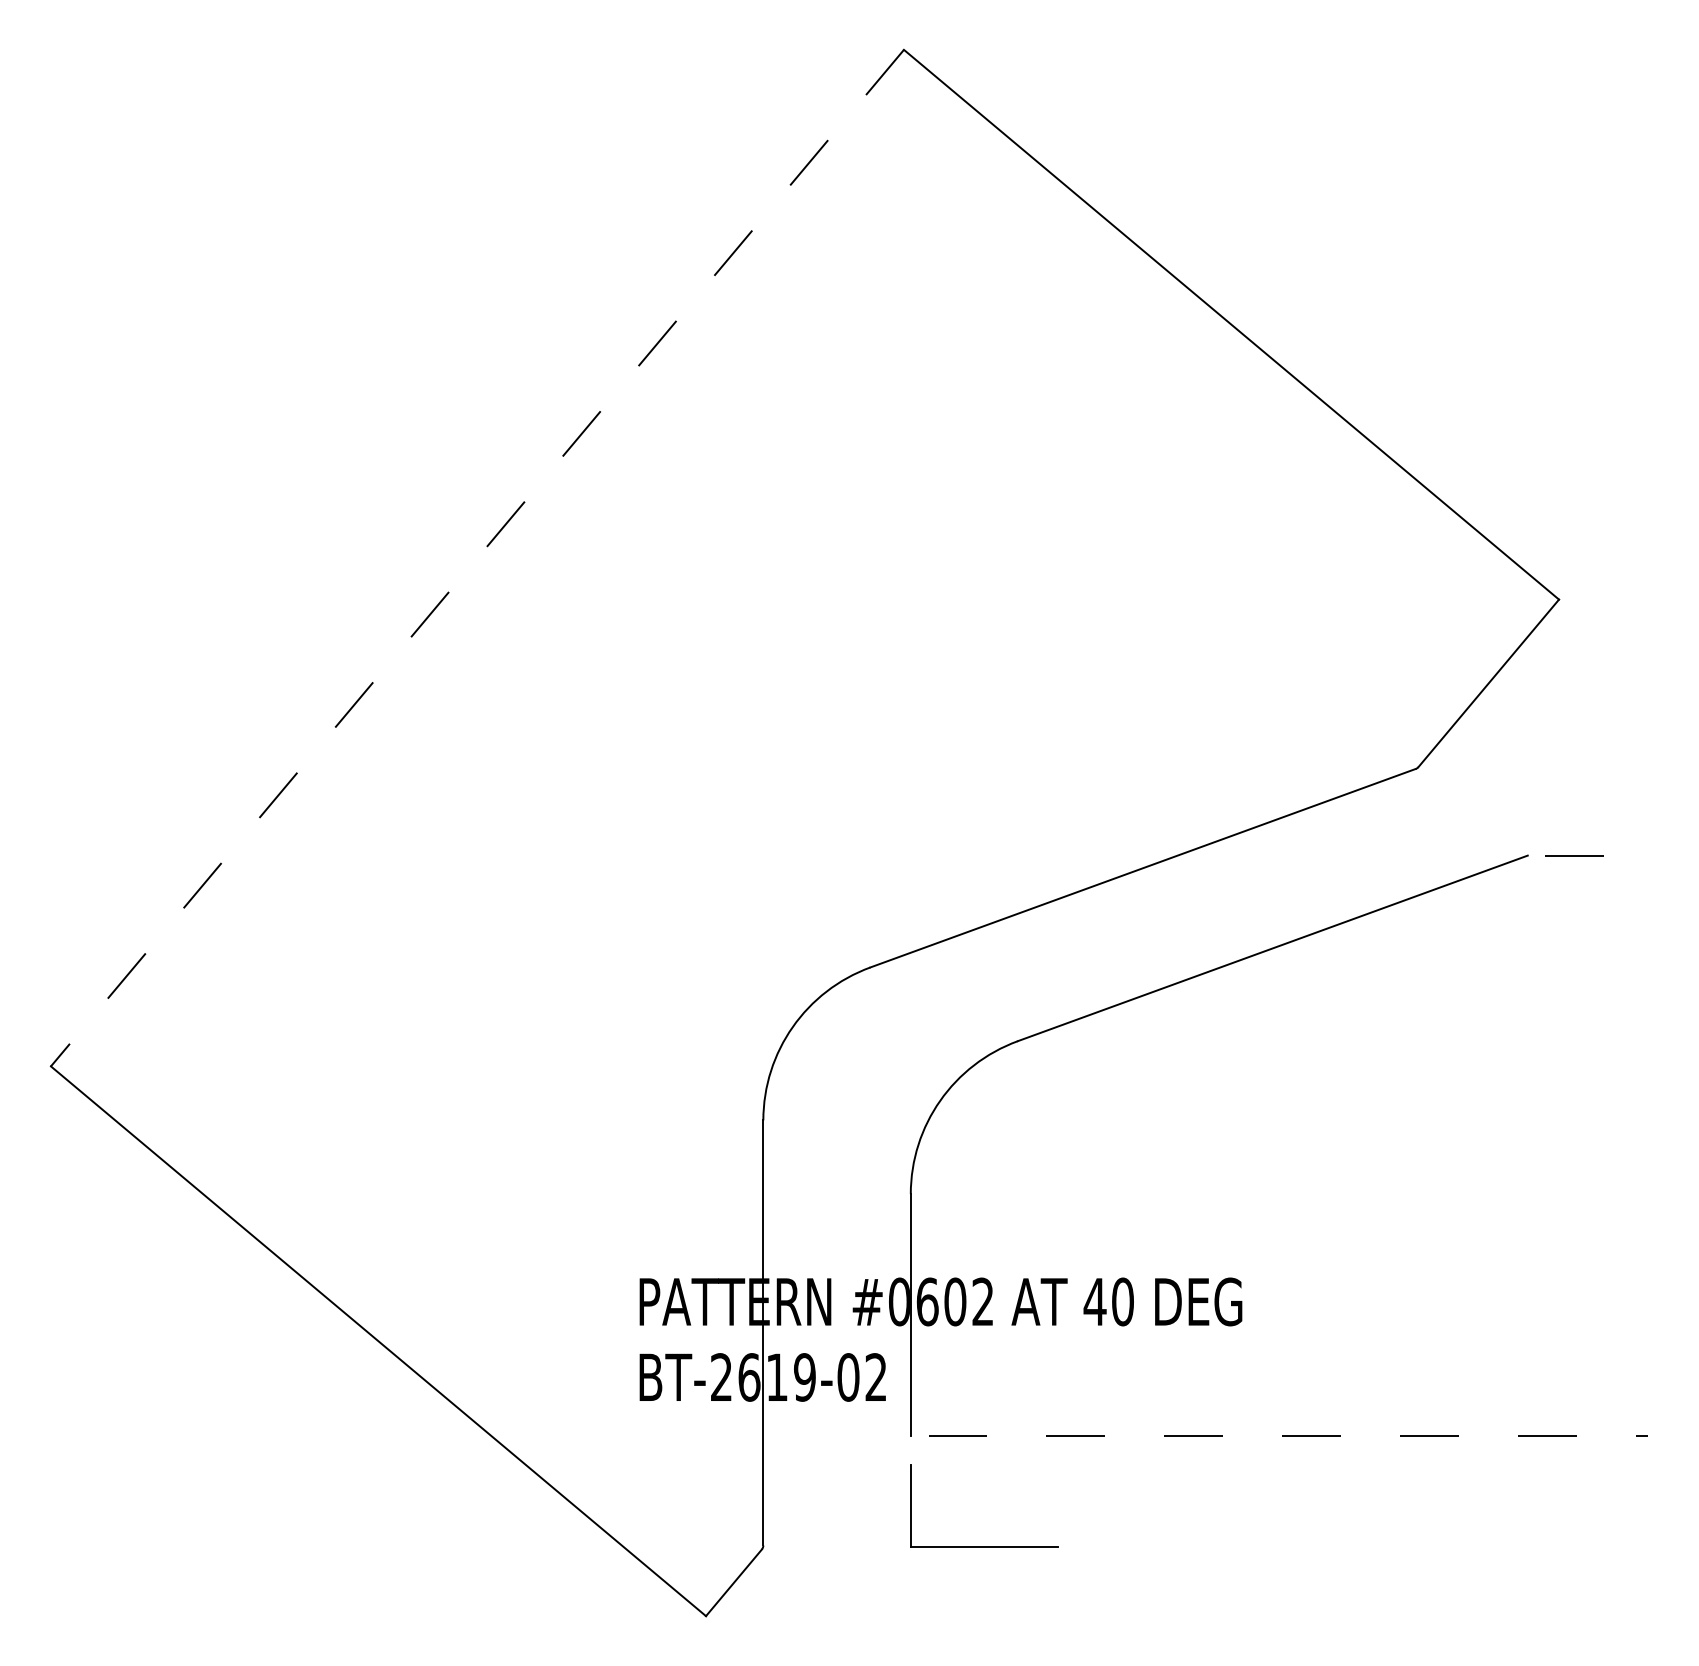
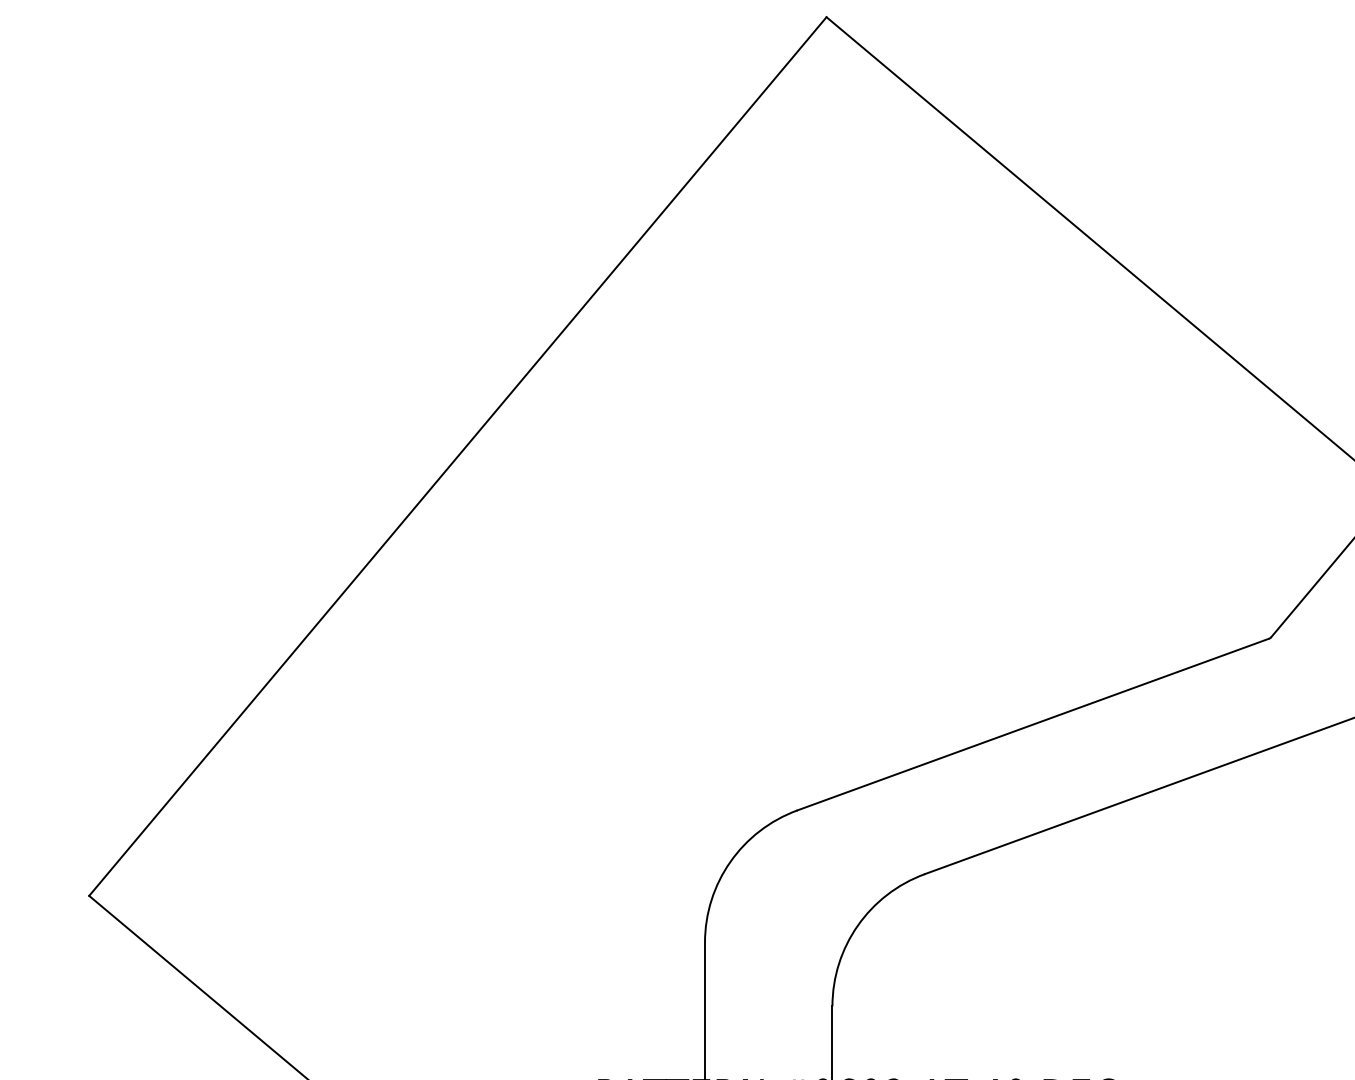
line: (477, 558) -> (457, 456), dashed -> solid

